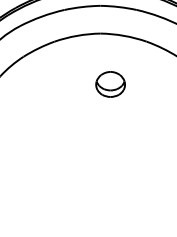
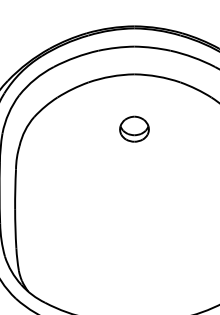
part: (110, 83) -> (134, 128), moved

